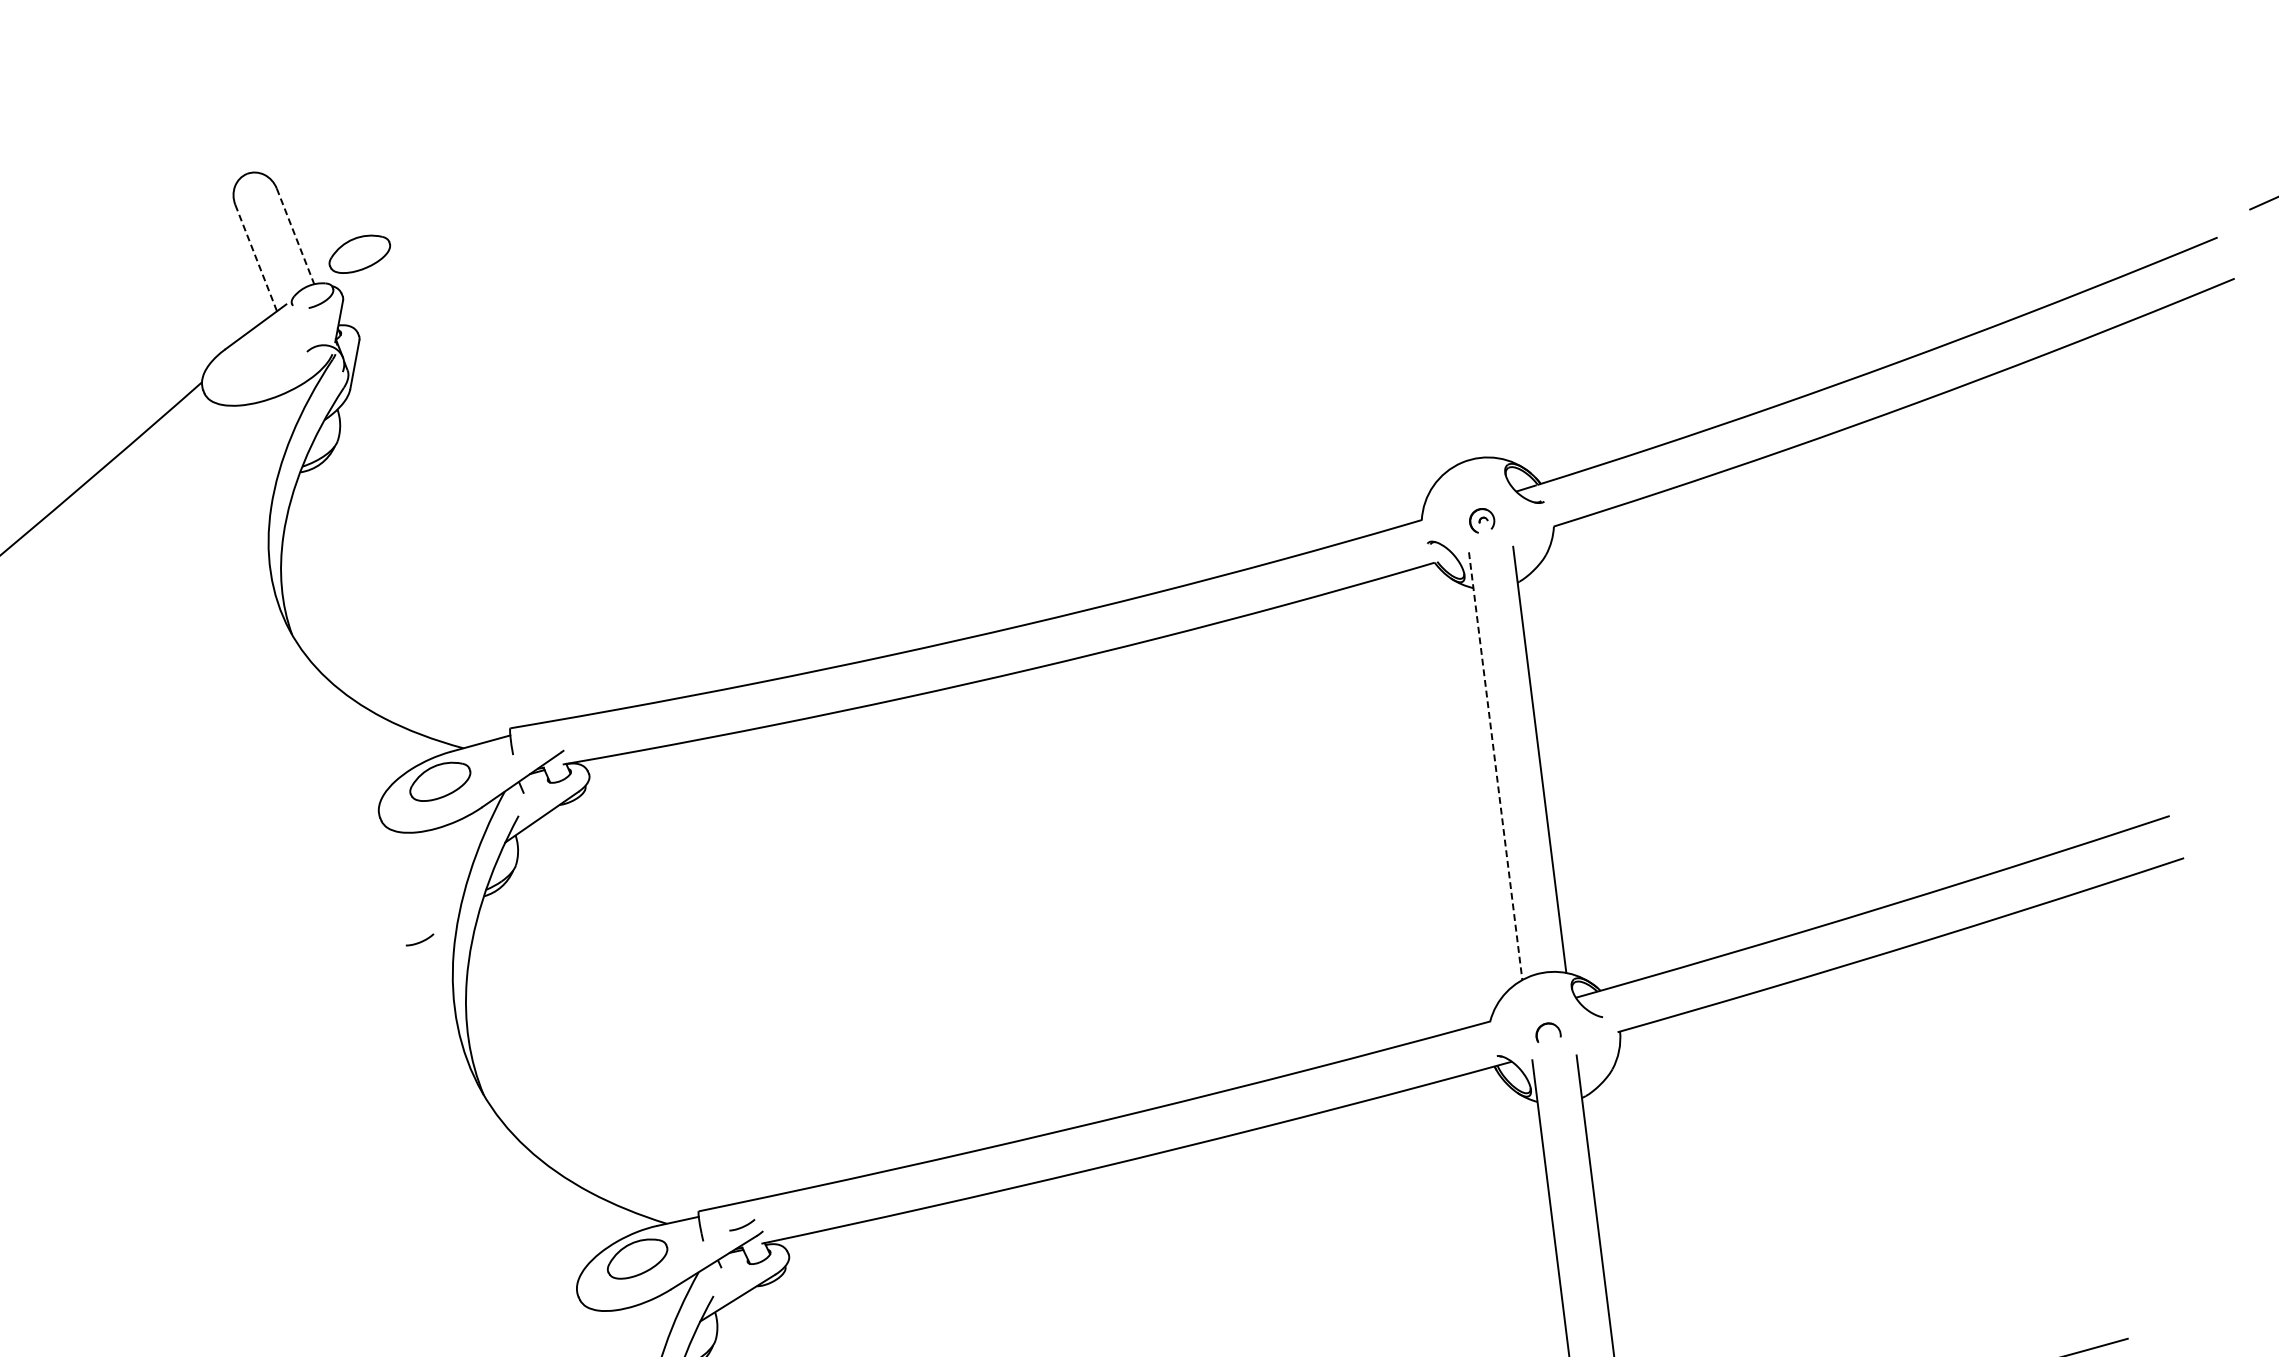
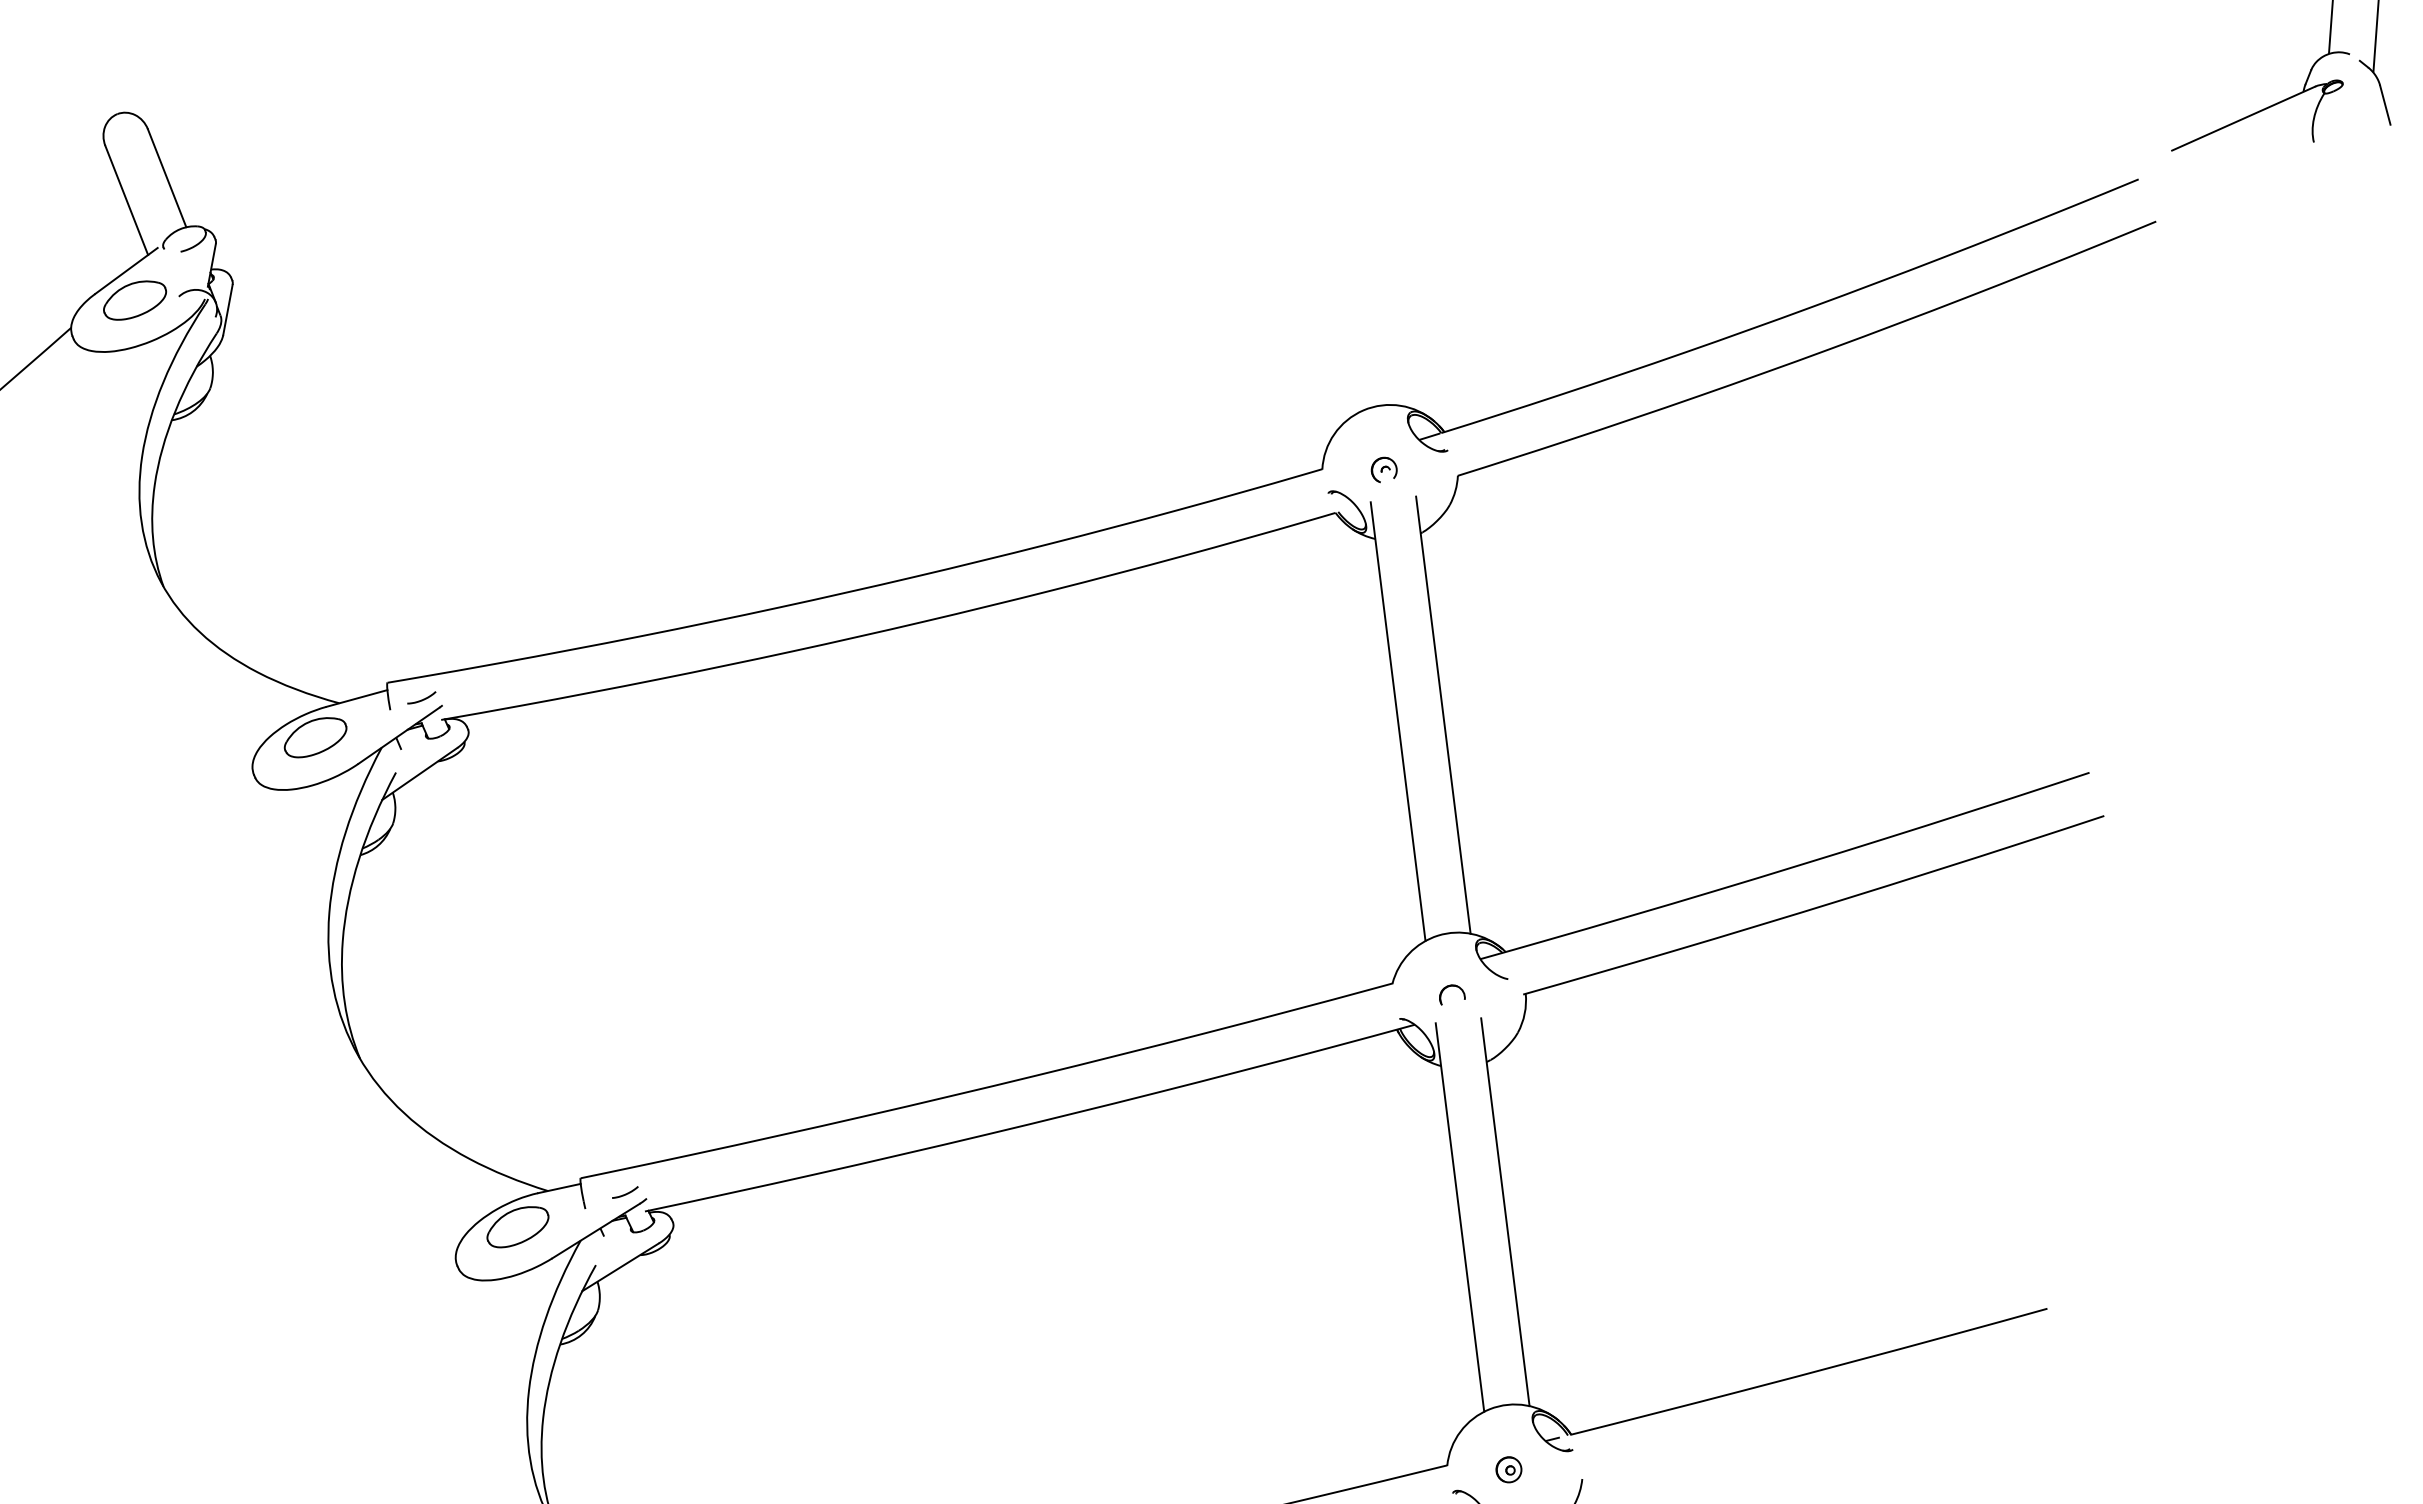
line: (295, 236) -> (167, 178), dashed -> solid
part: (360, 254) -> (135, 300), moved
line: (255, 258) -> (126, 200), dashed -> solid
line: (1496, 767) -> (1398, 722), dashed -> solid
curve: (419, 941) -> (421, 699), moved

